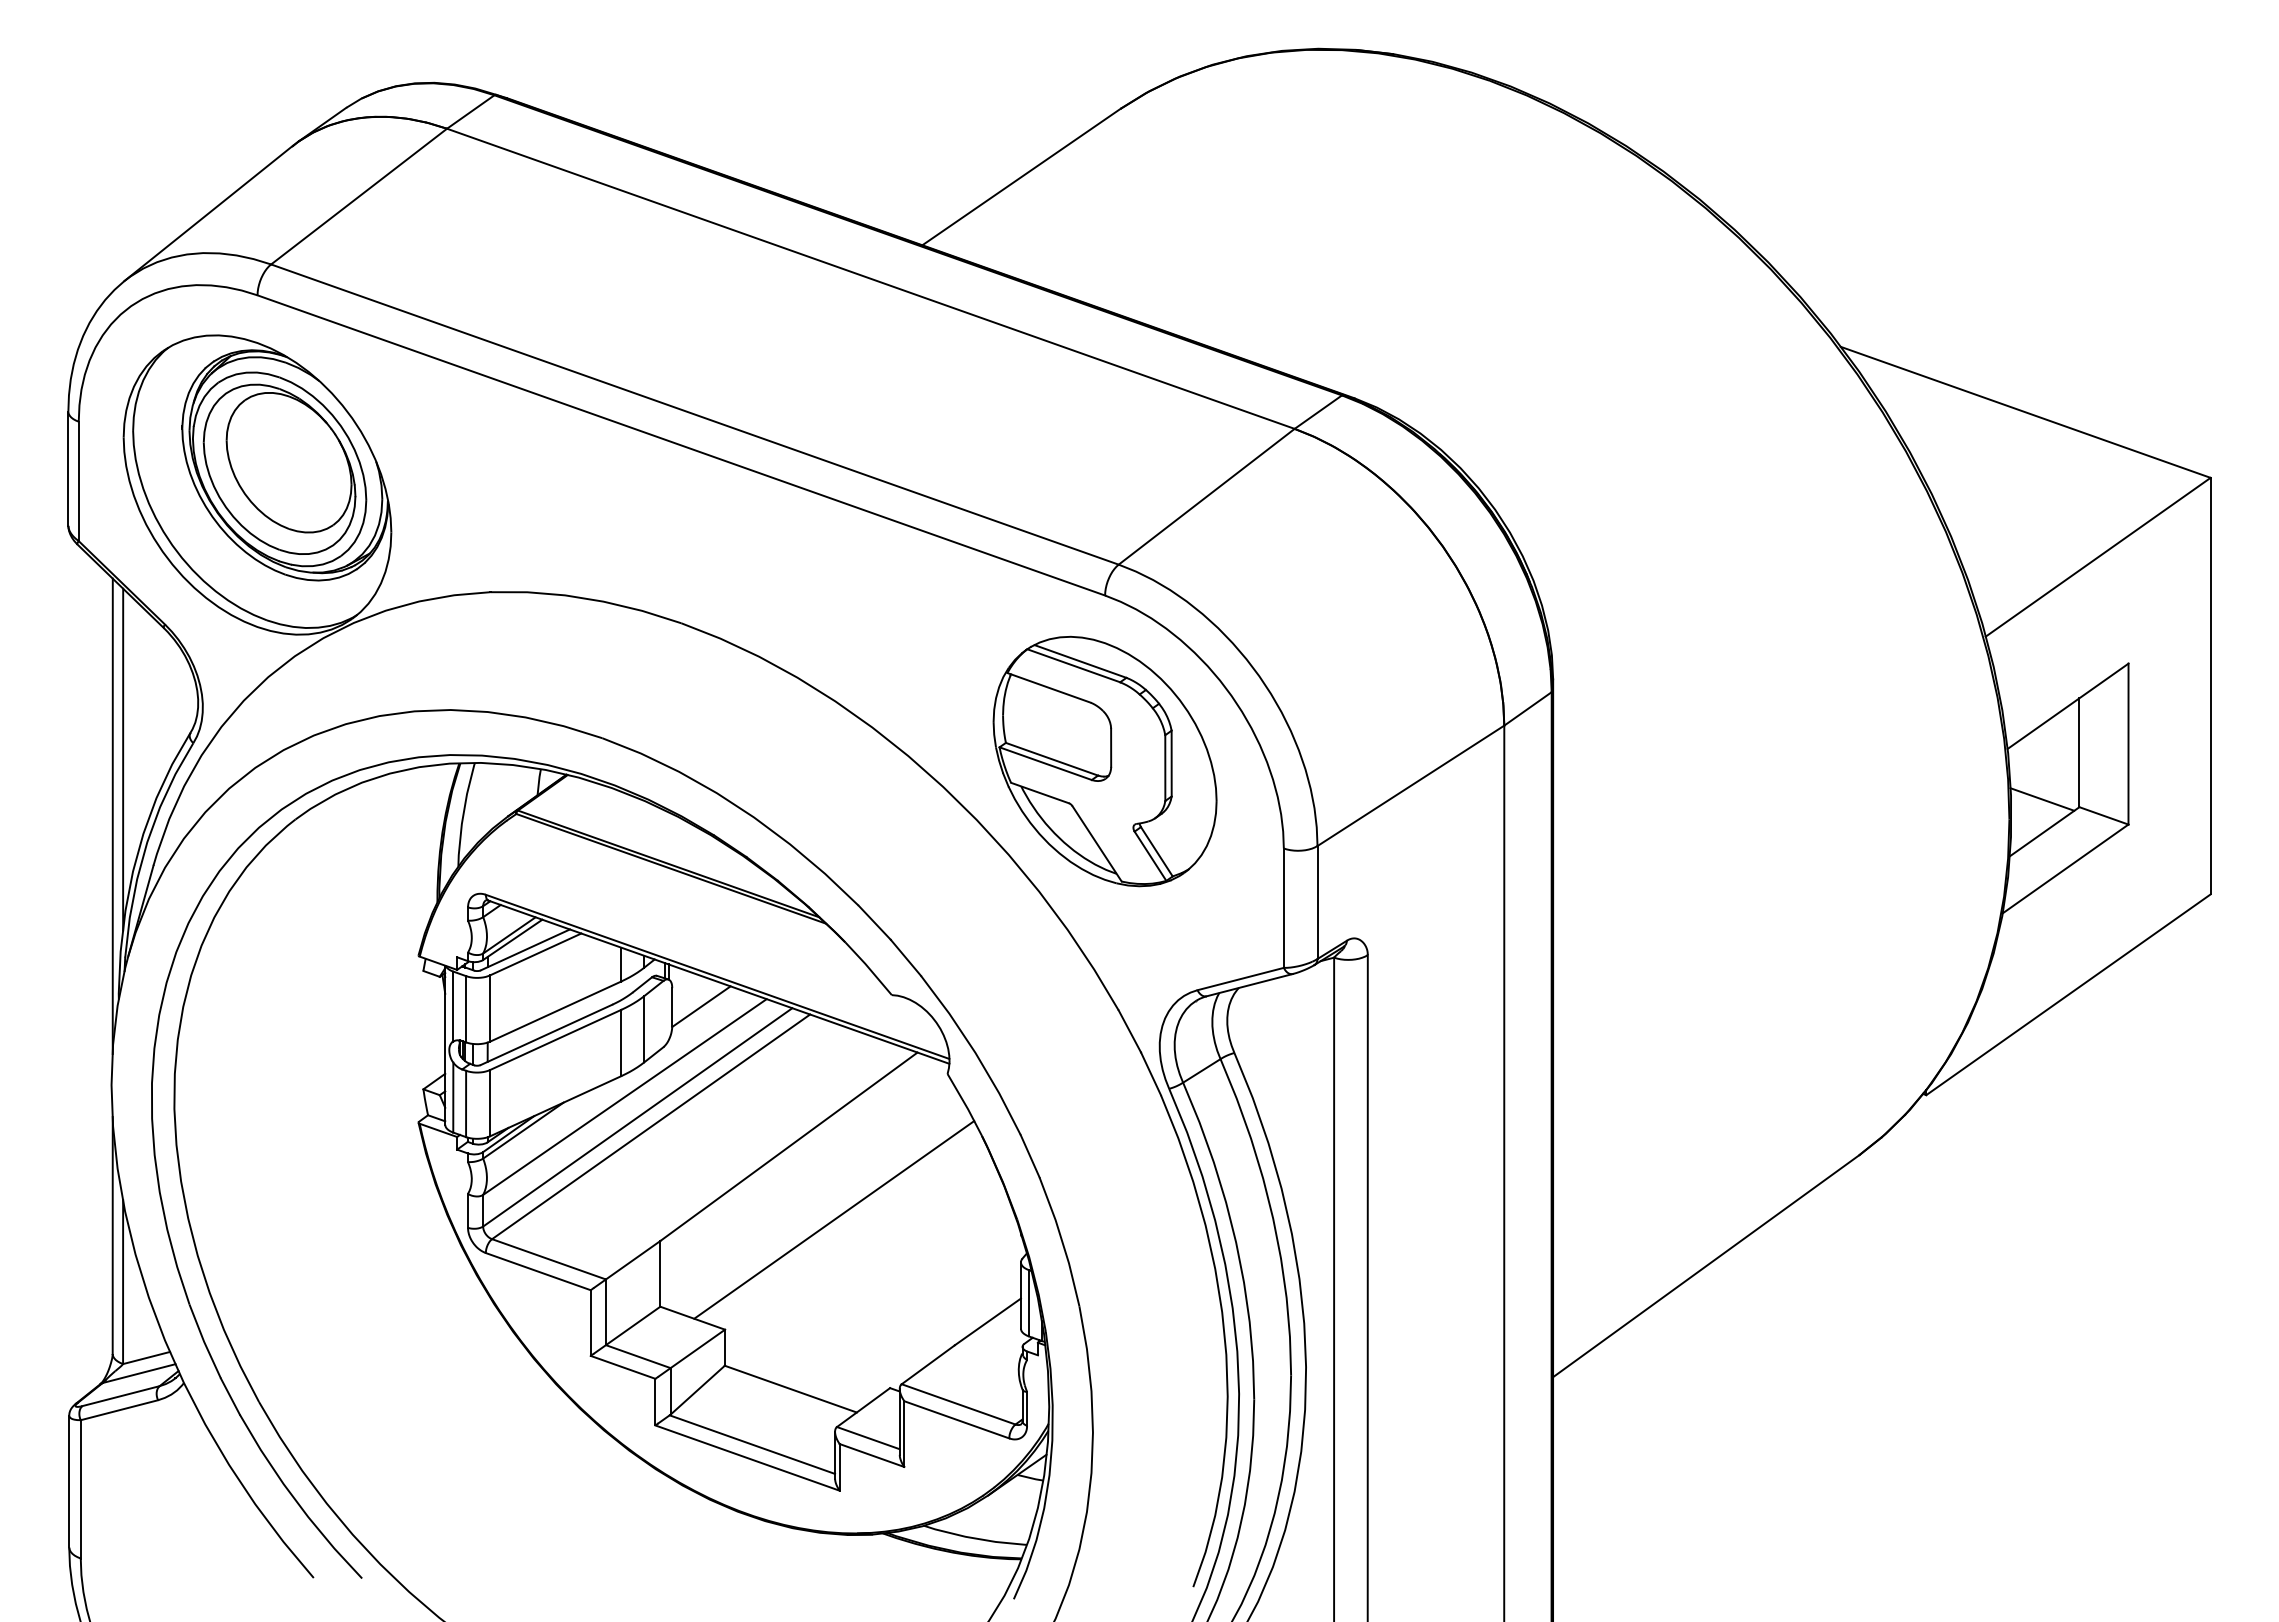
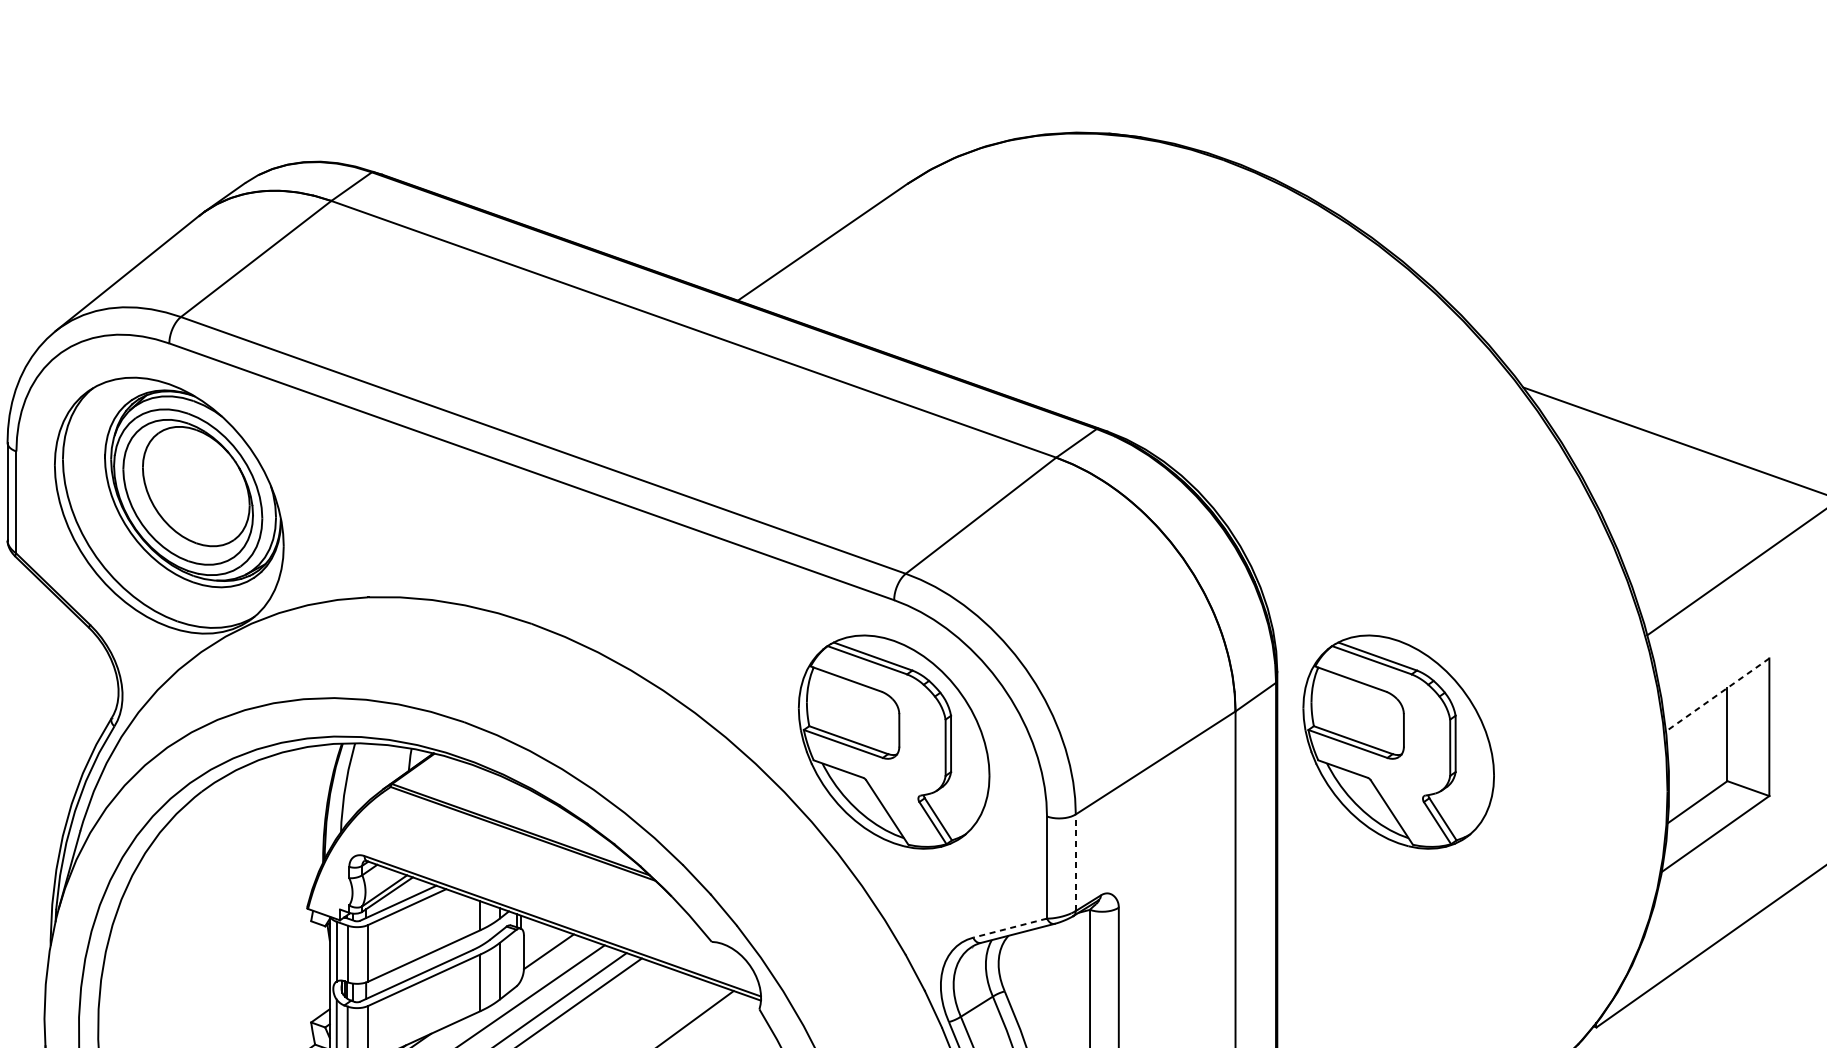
line: (2067, 706) -> (1717, 695), solid -> dashed
line: (123, 759) -> (54, 740), removed
part: (1694, 761) -> (1398, 742), added
line: (2042, 799) -> (1695, 774), removed
line: (112, 815) -> (45, 788), removed
line: (1317, 902) -> (1075, 862), solid -> dashed
line: (1240, 979) -> (1009, 928), solid -> dashed

